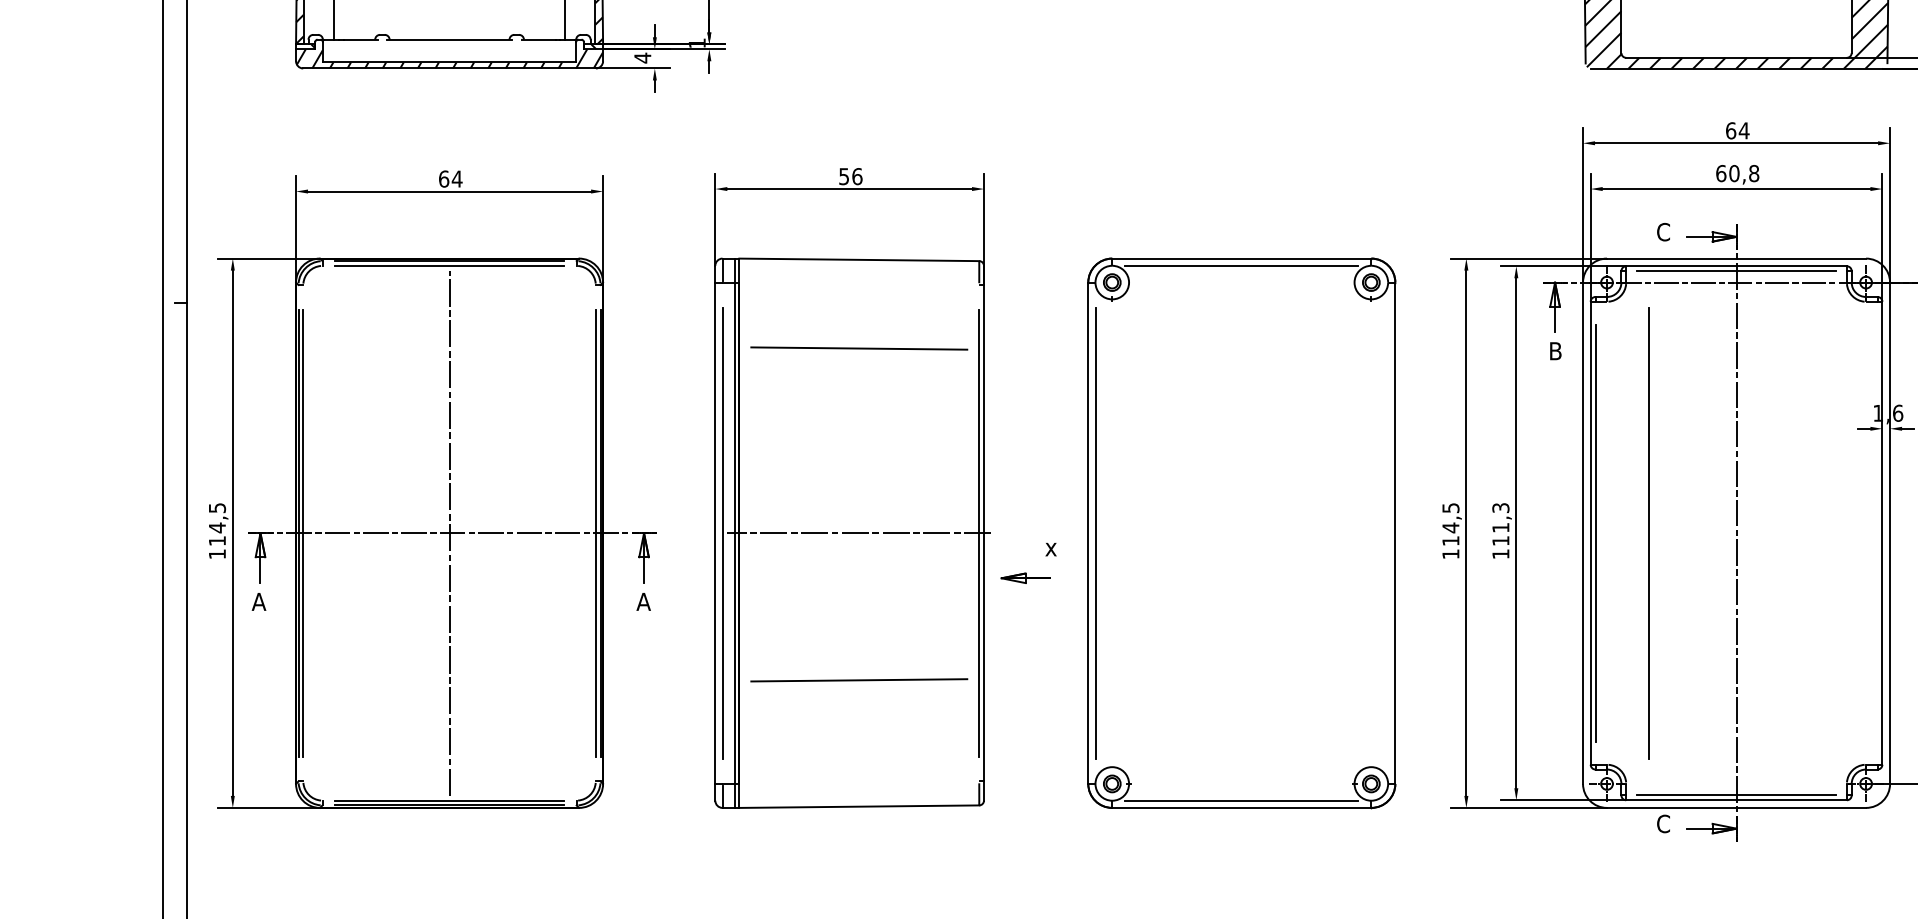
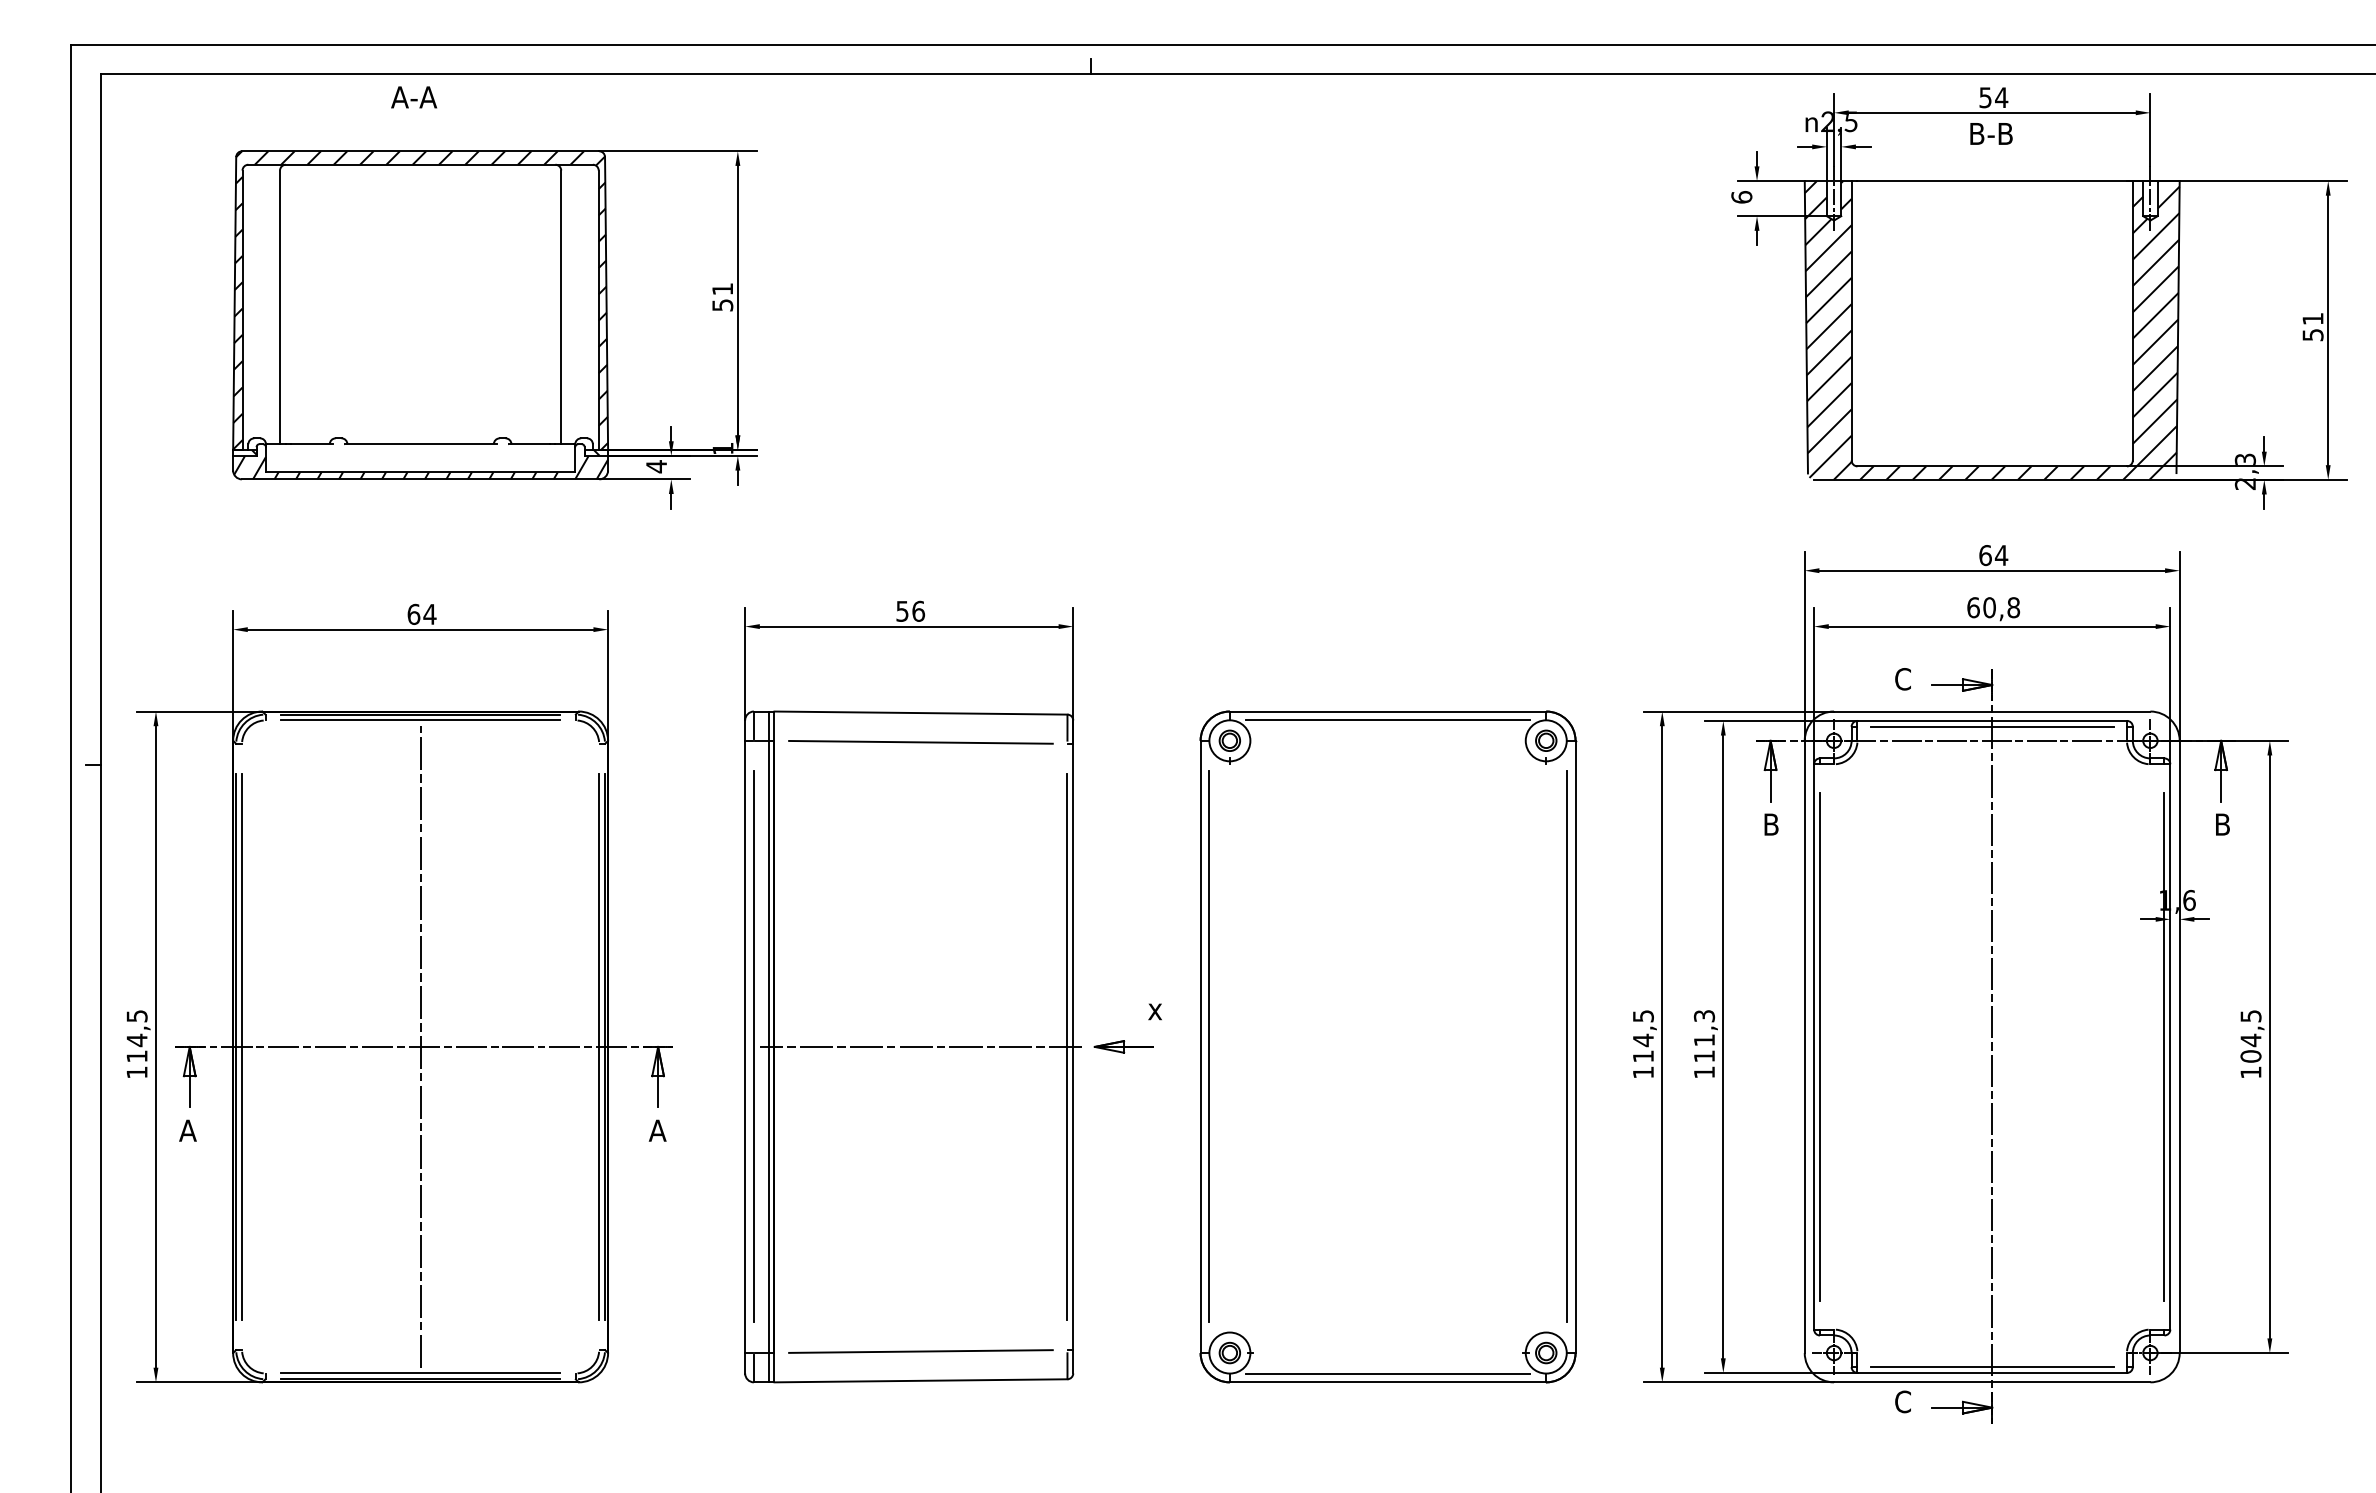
line: (858, 348) -> (920, 742), moved
line: (1649, 532) -> (1566, 1046), moved
line: (1877, 532) -> (2164, 1046), added
part: (1025, 573) -> (1124, 1040), moved
line: (858, 680) -> (920, 1351), moved

